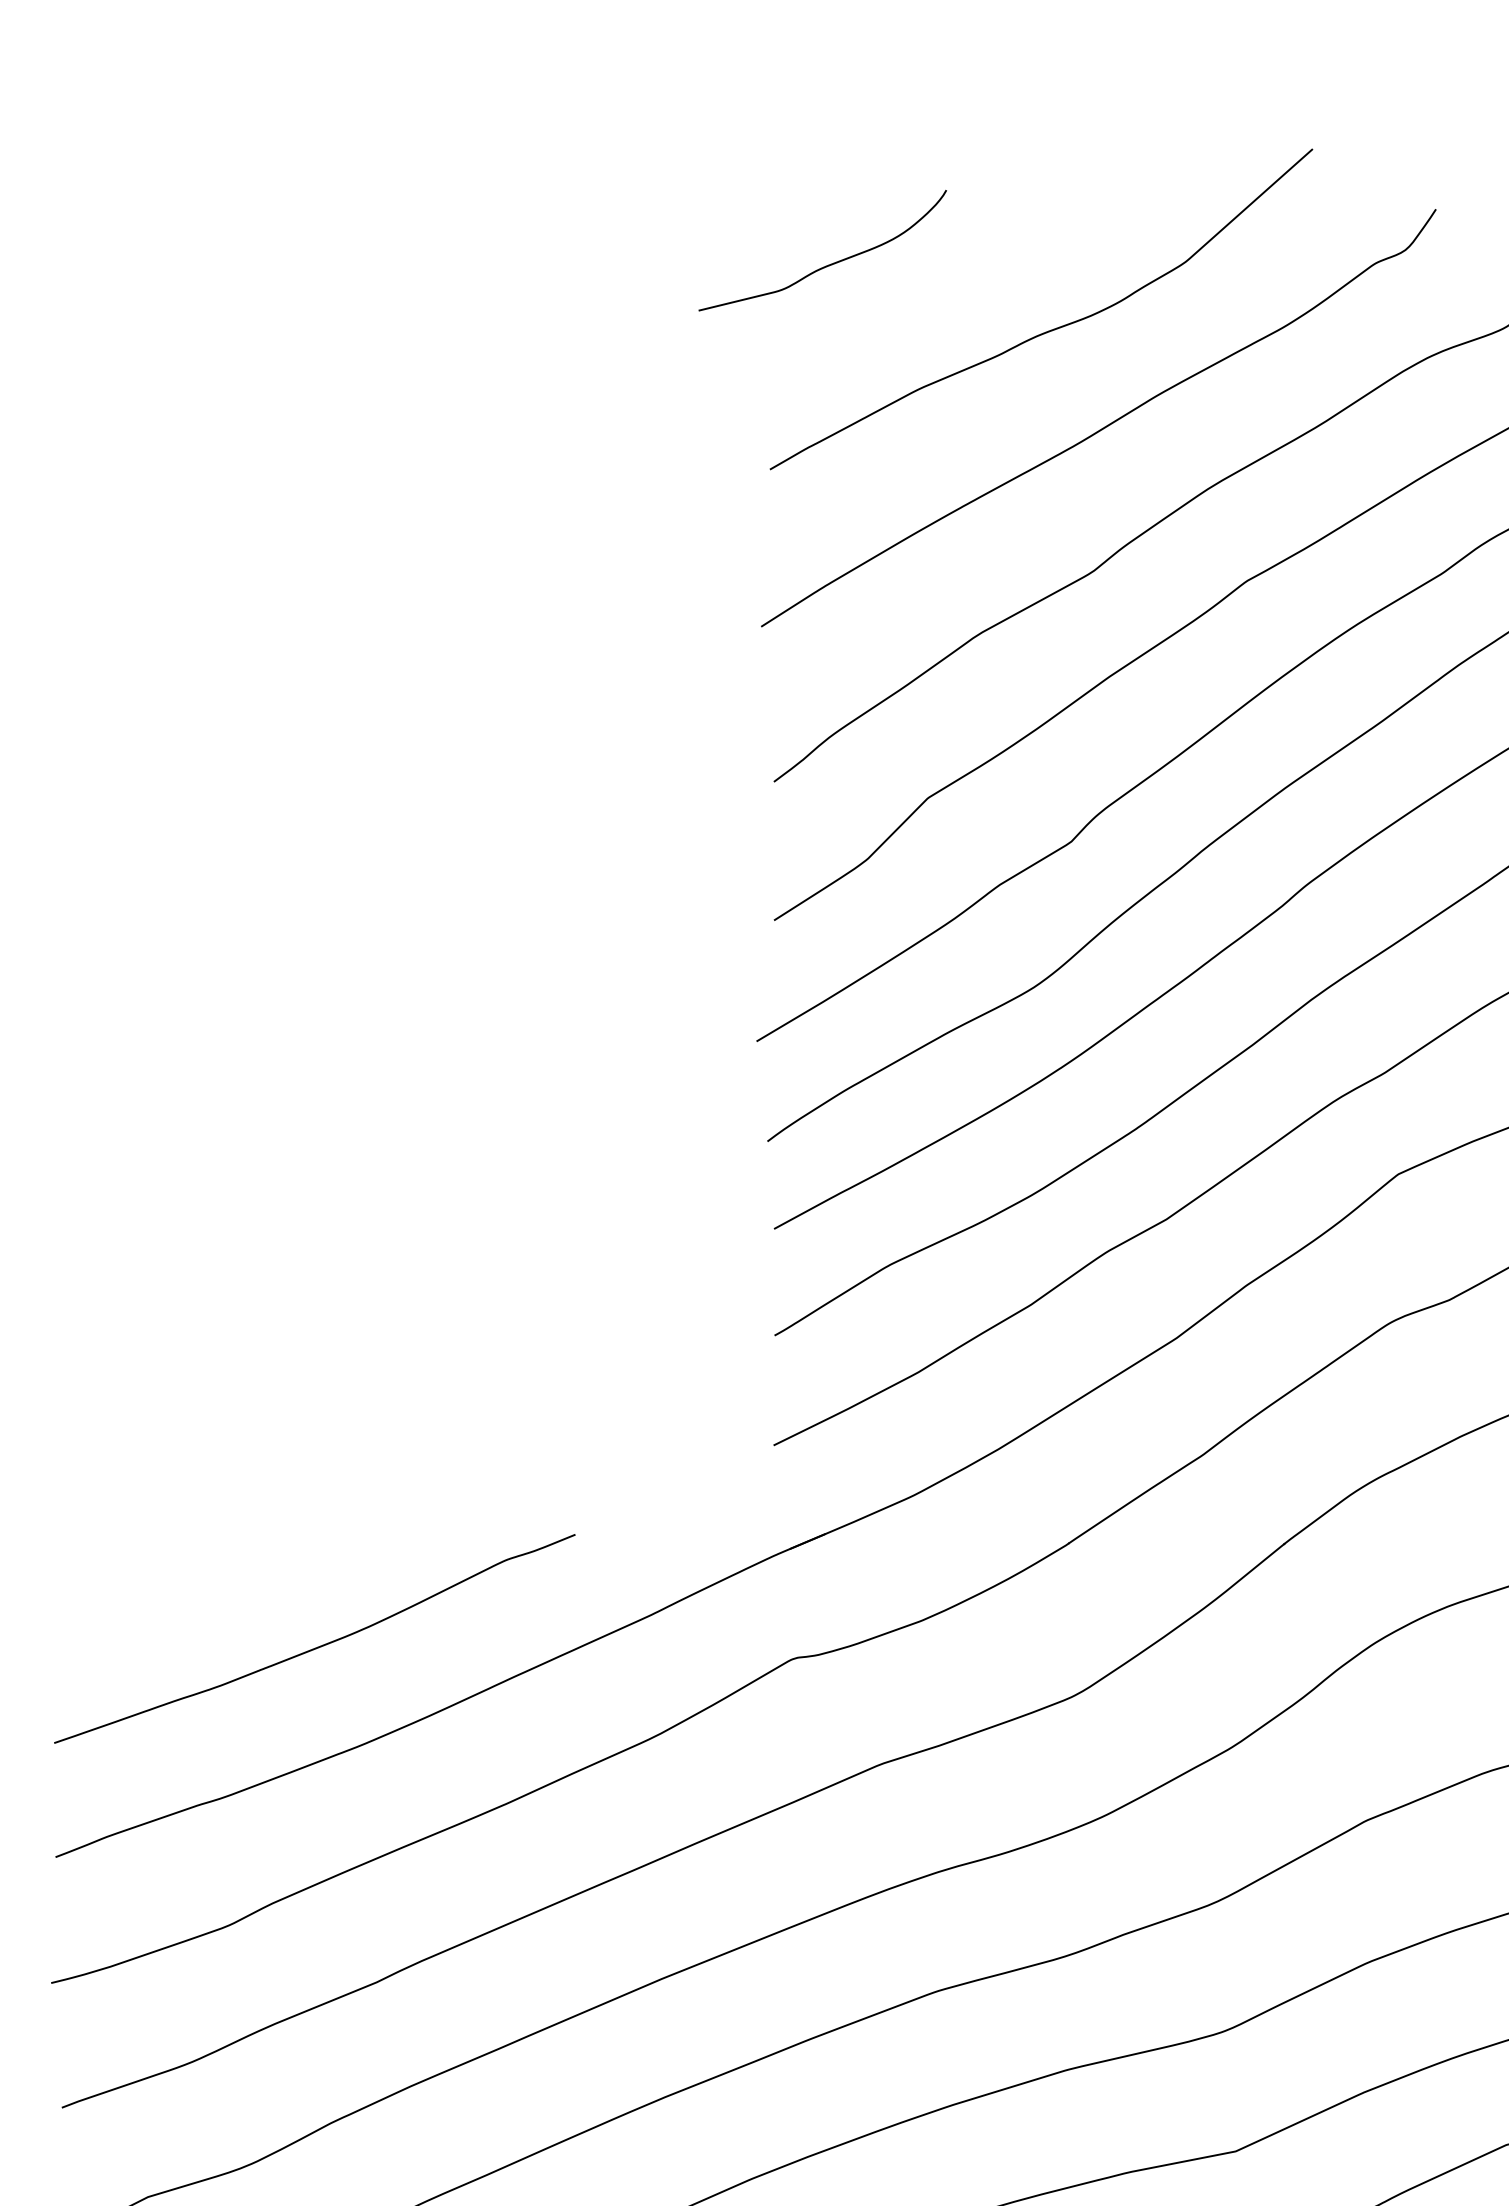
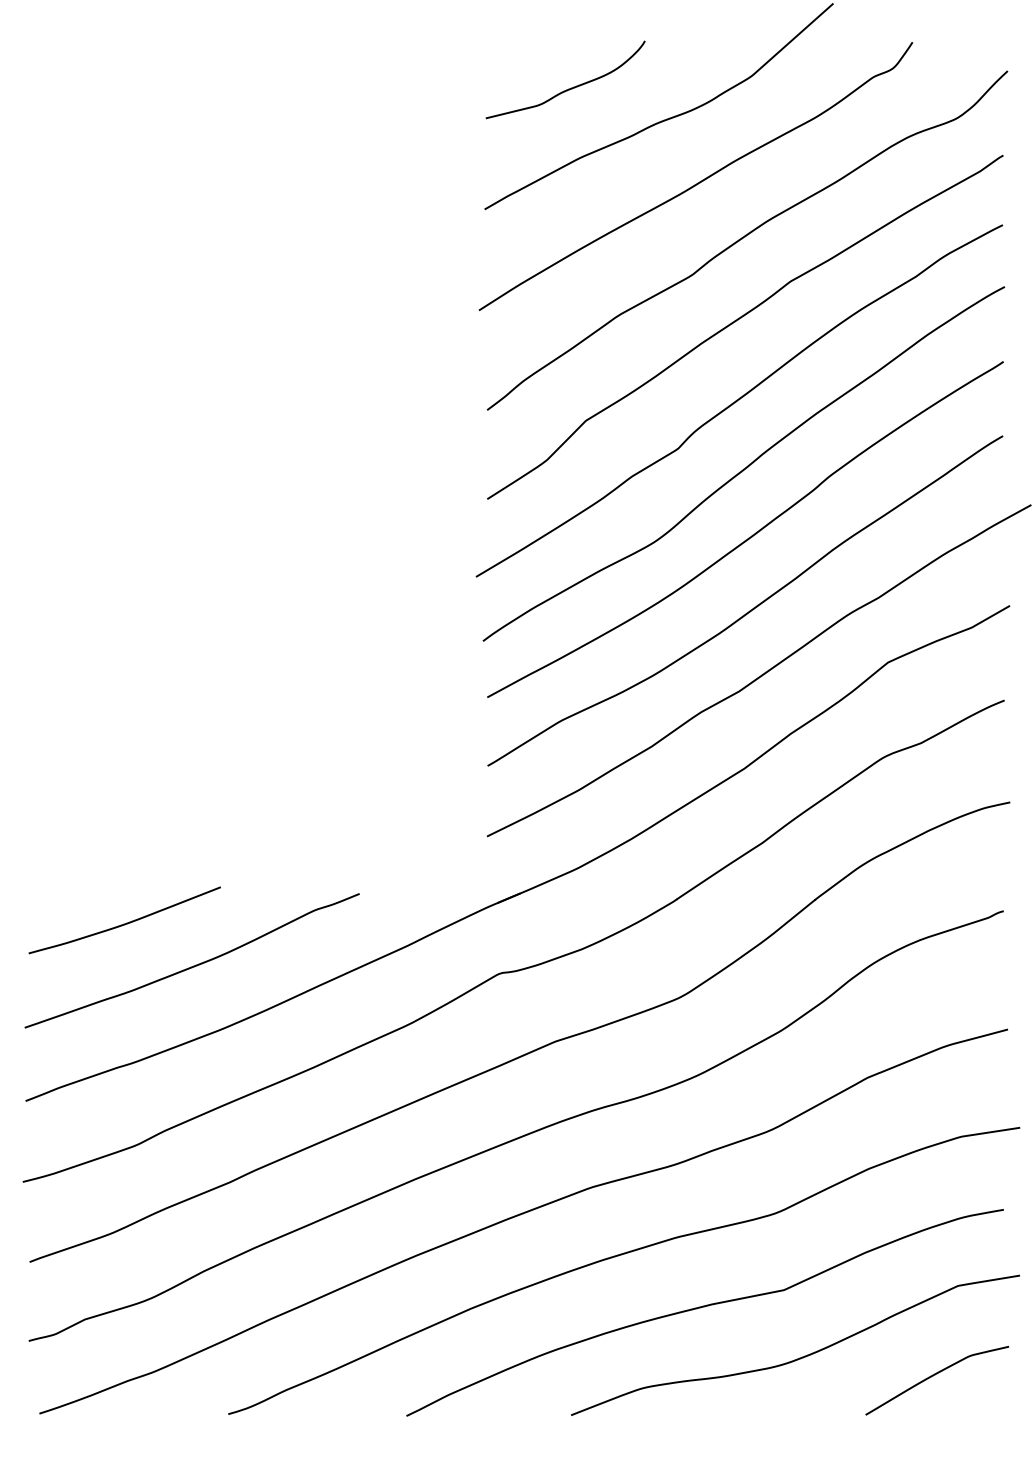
curve: (827, 264) -> (568, 88), moved
curve: (212, 1579) -> (126, 922), added

